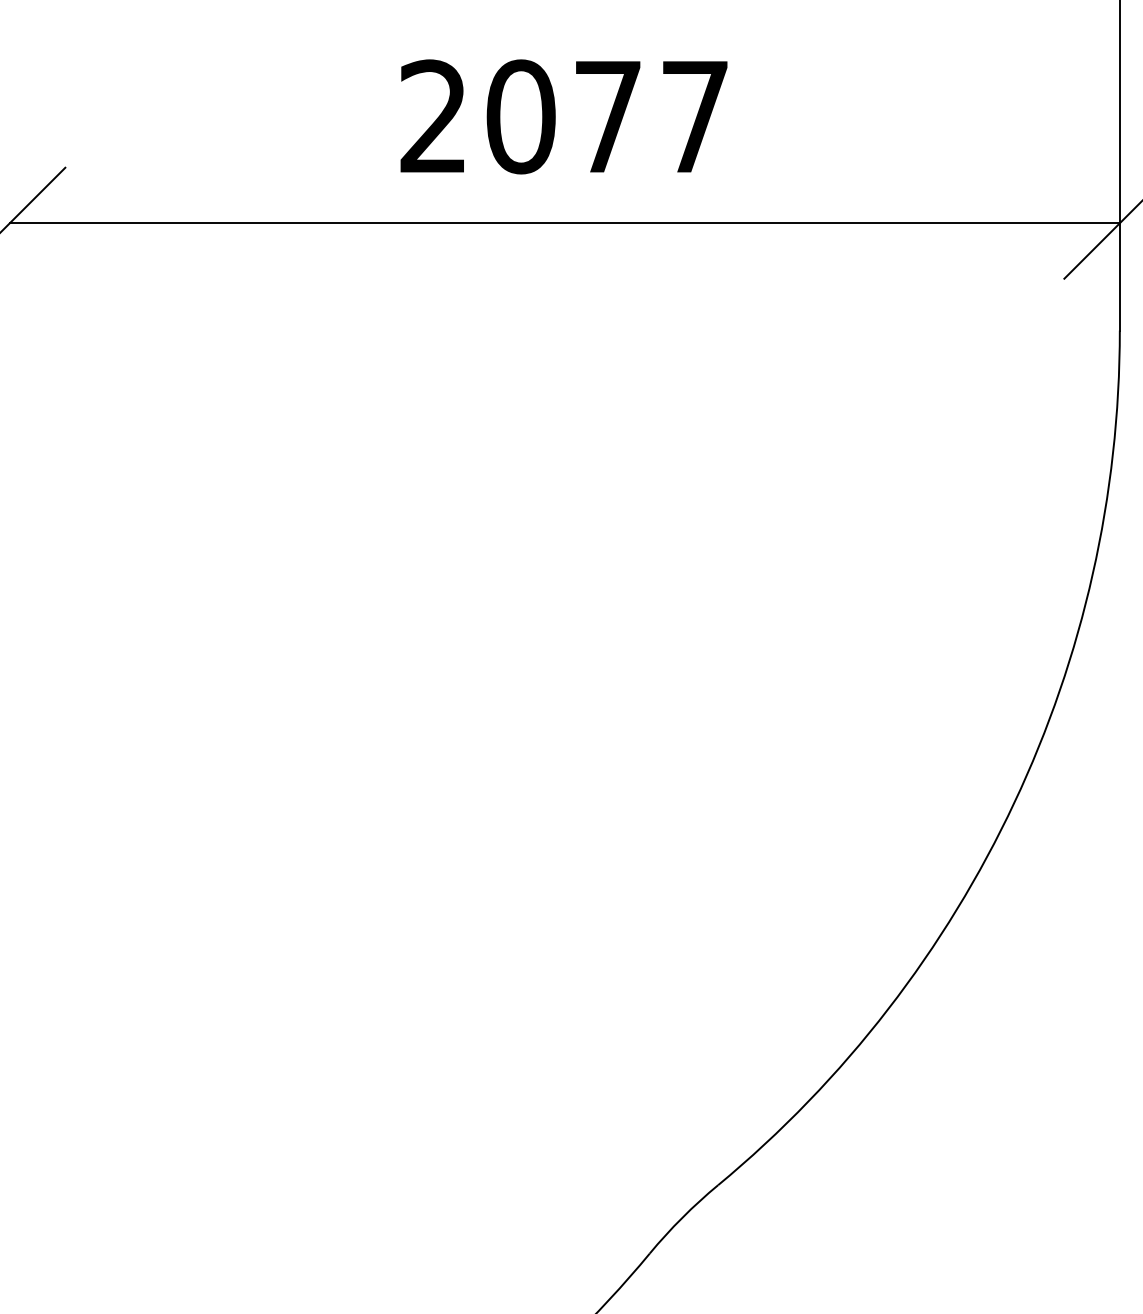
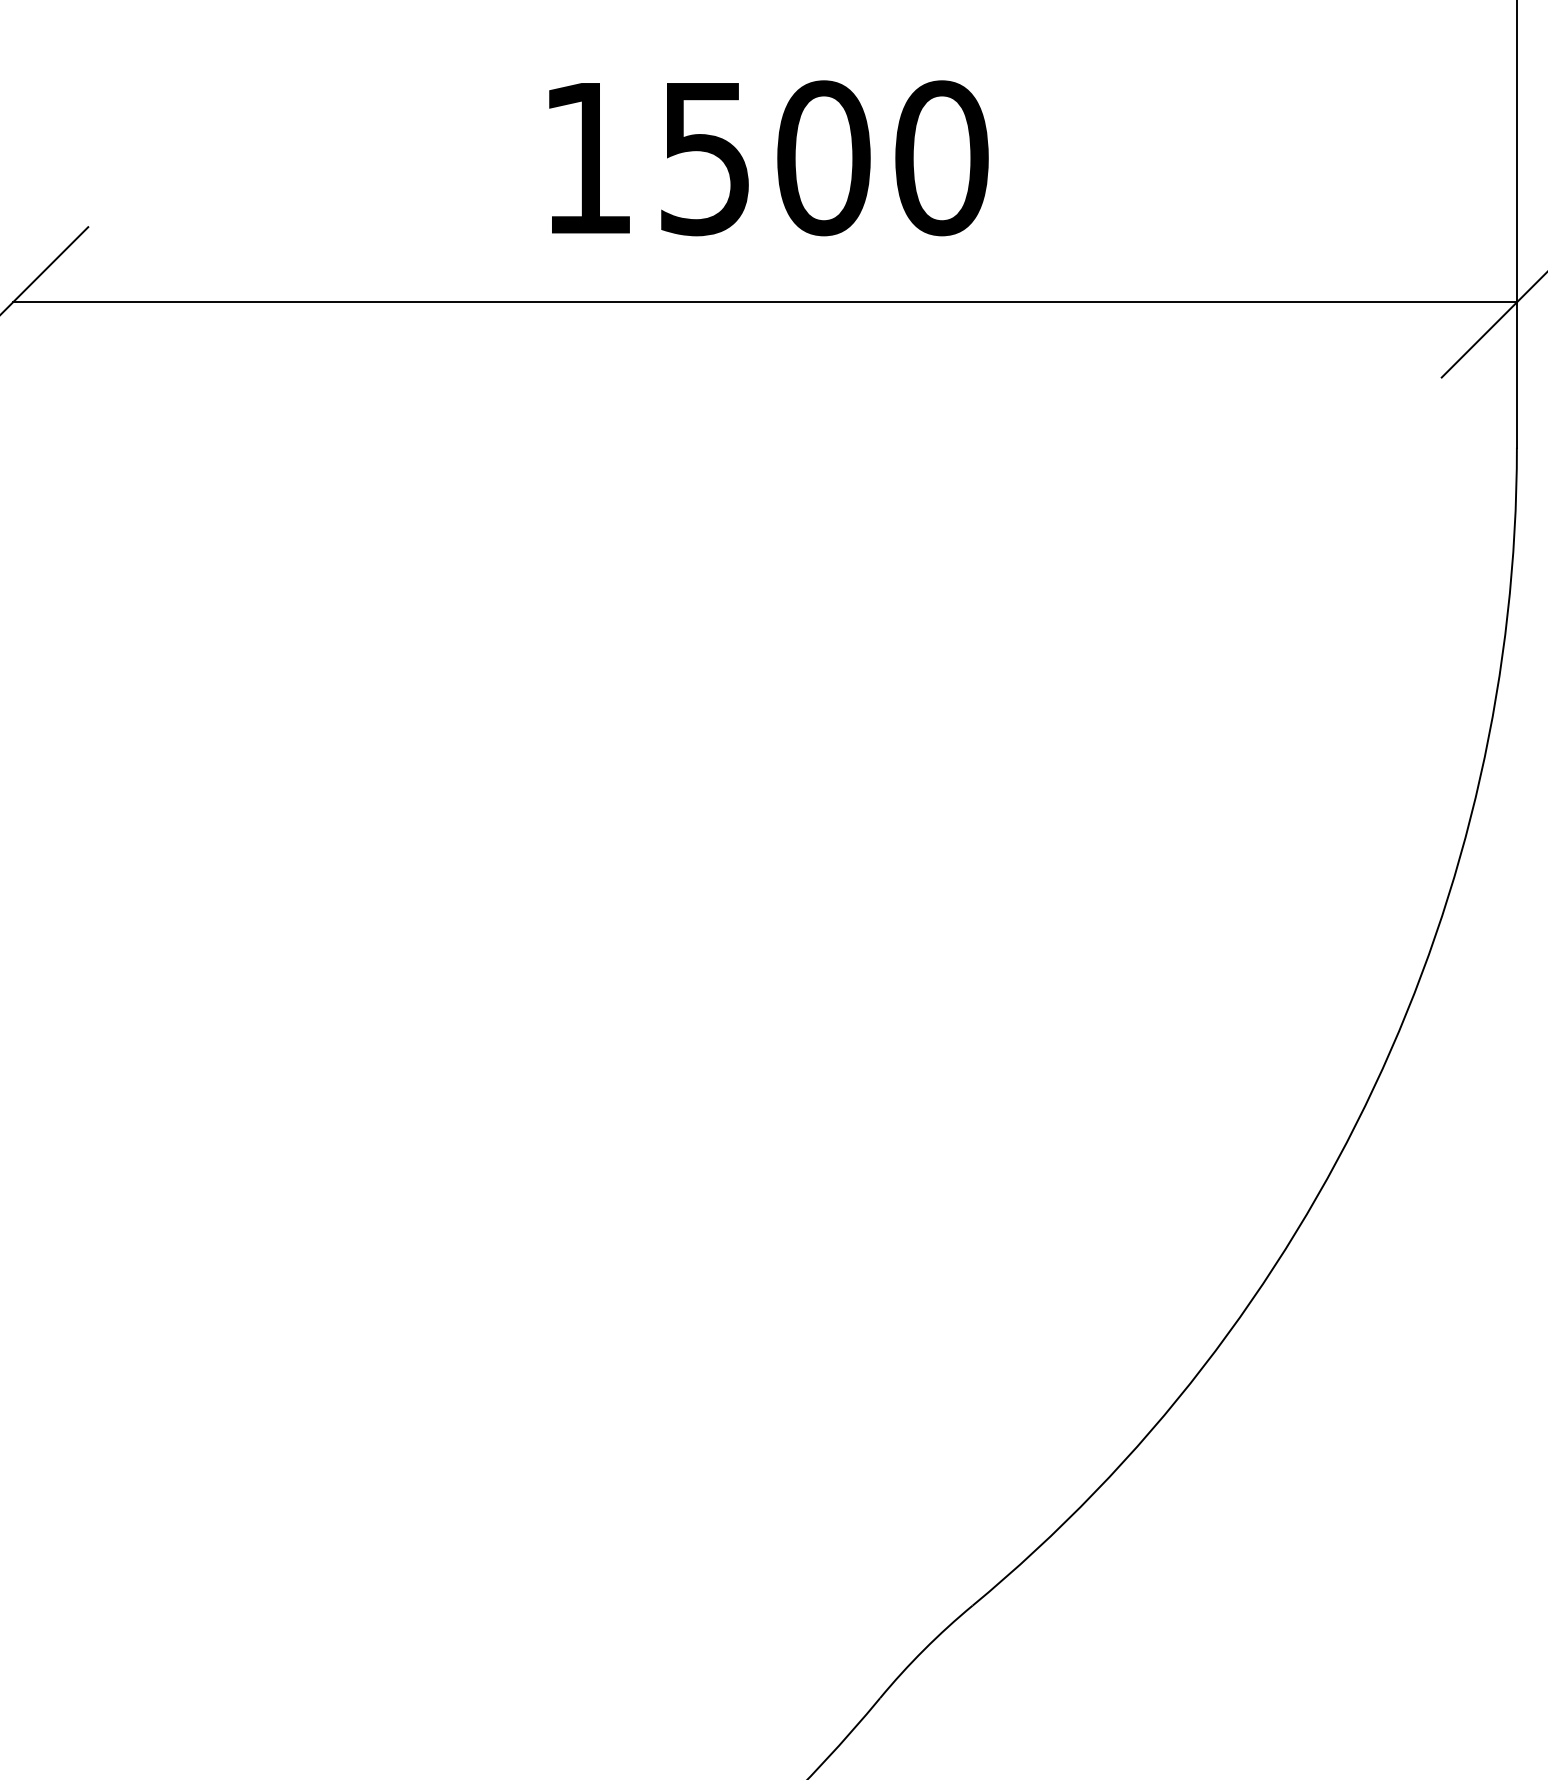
text: (565, 117) -> (765, 158), 2077 -> 1500

